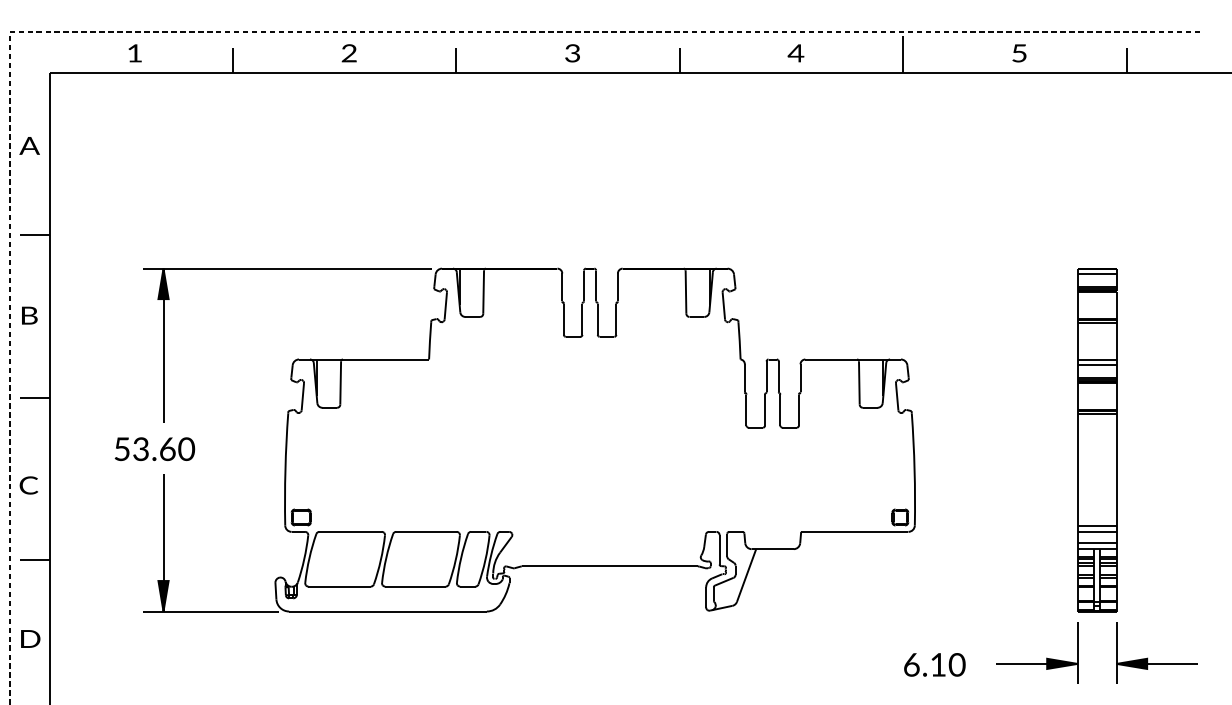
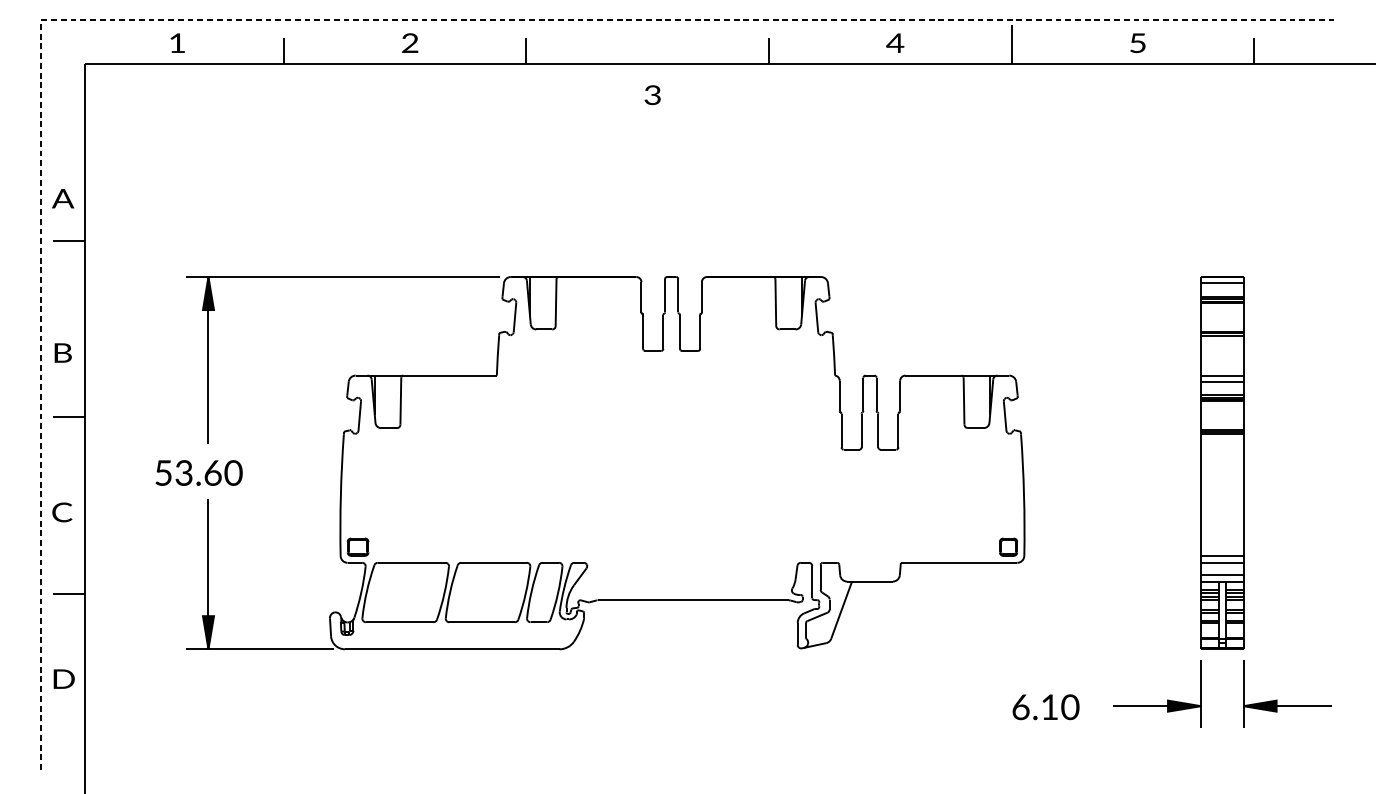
text: (572, 53) -> (652, 95), moved
text: (30, 145) -> (63, 198), moved
text: (29, 315) -> (62, 352), moved

